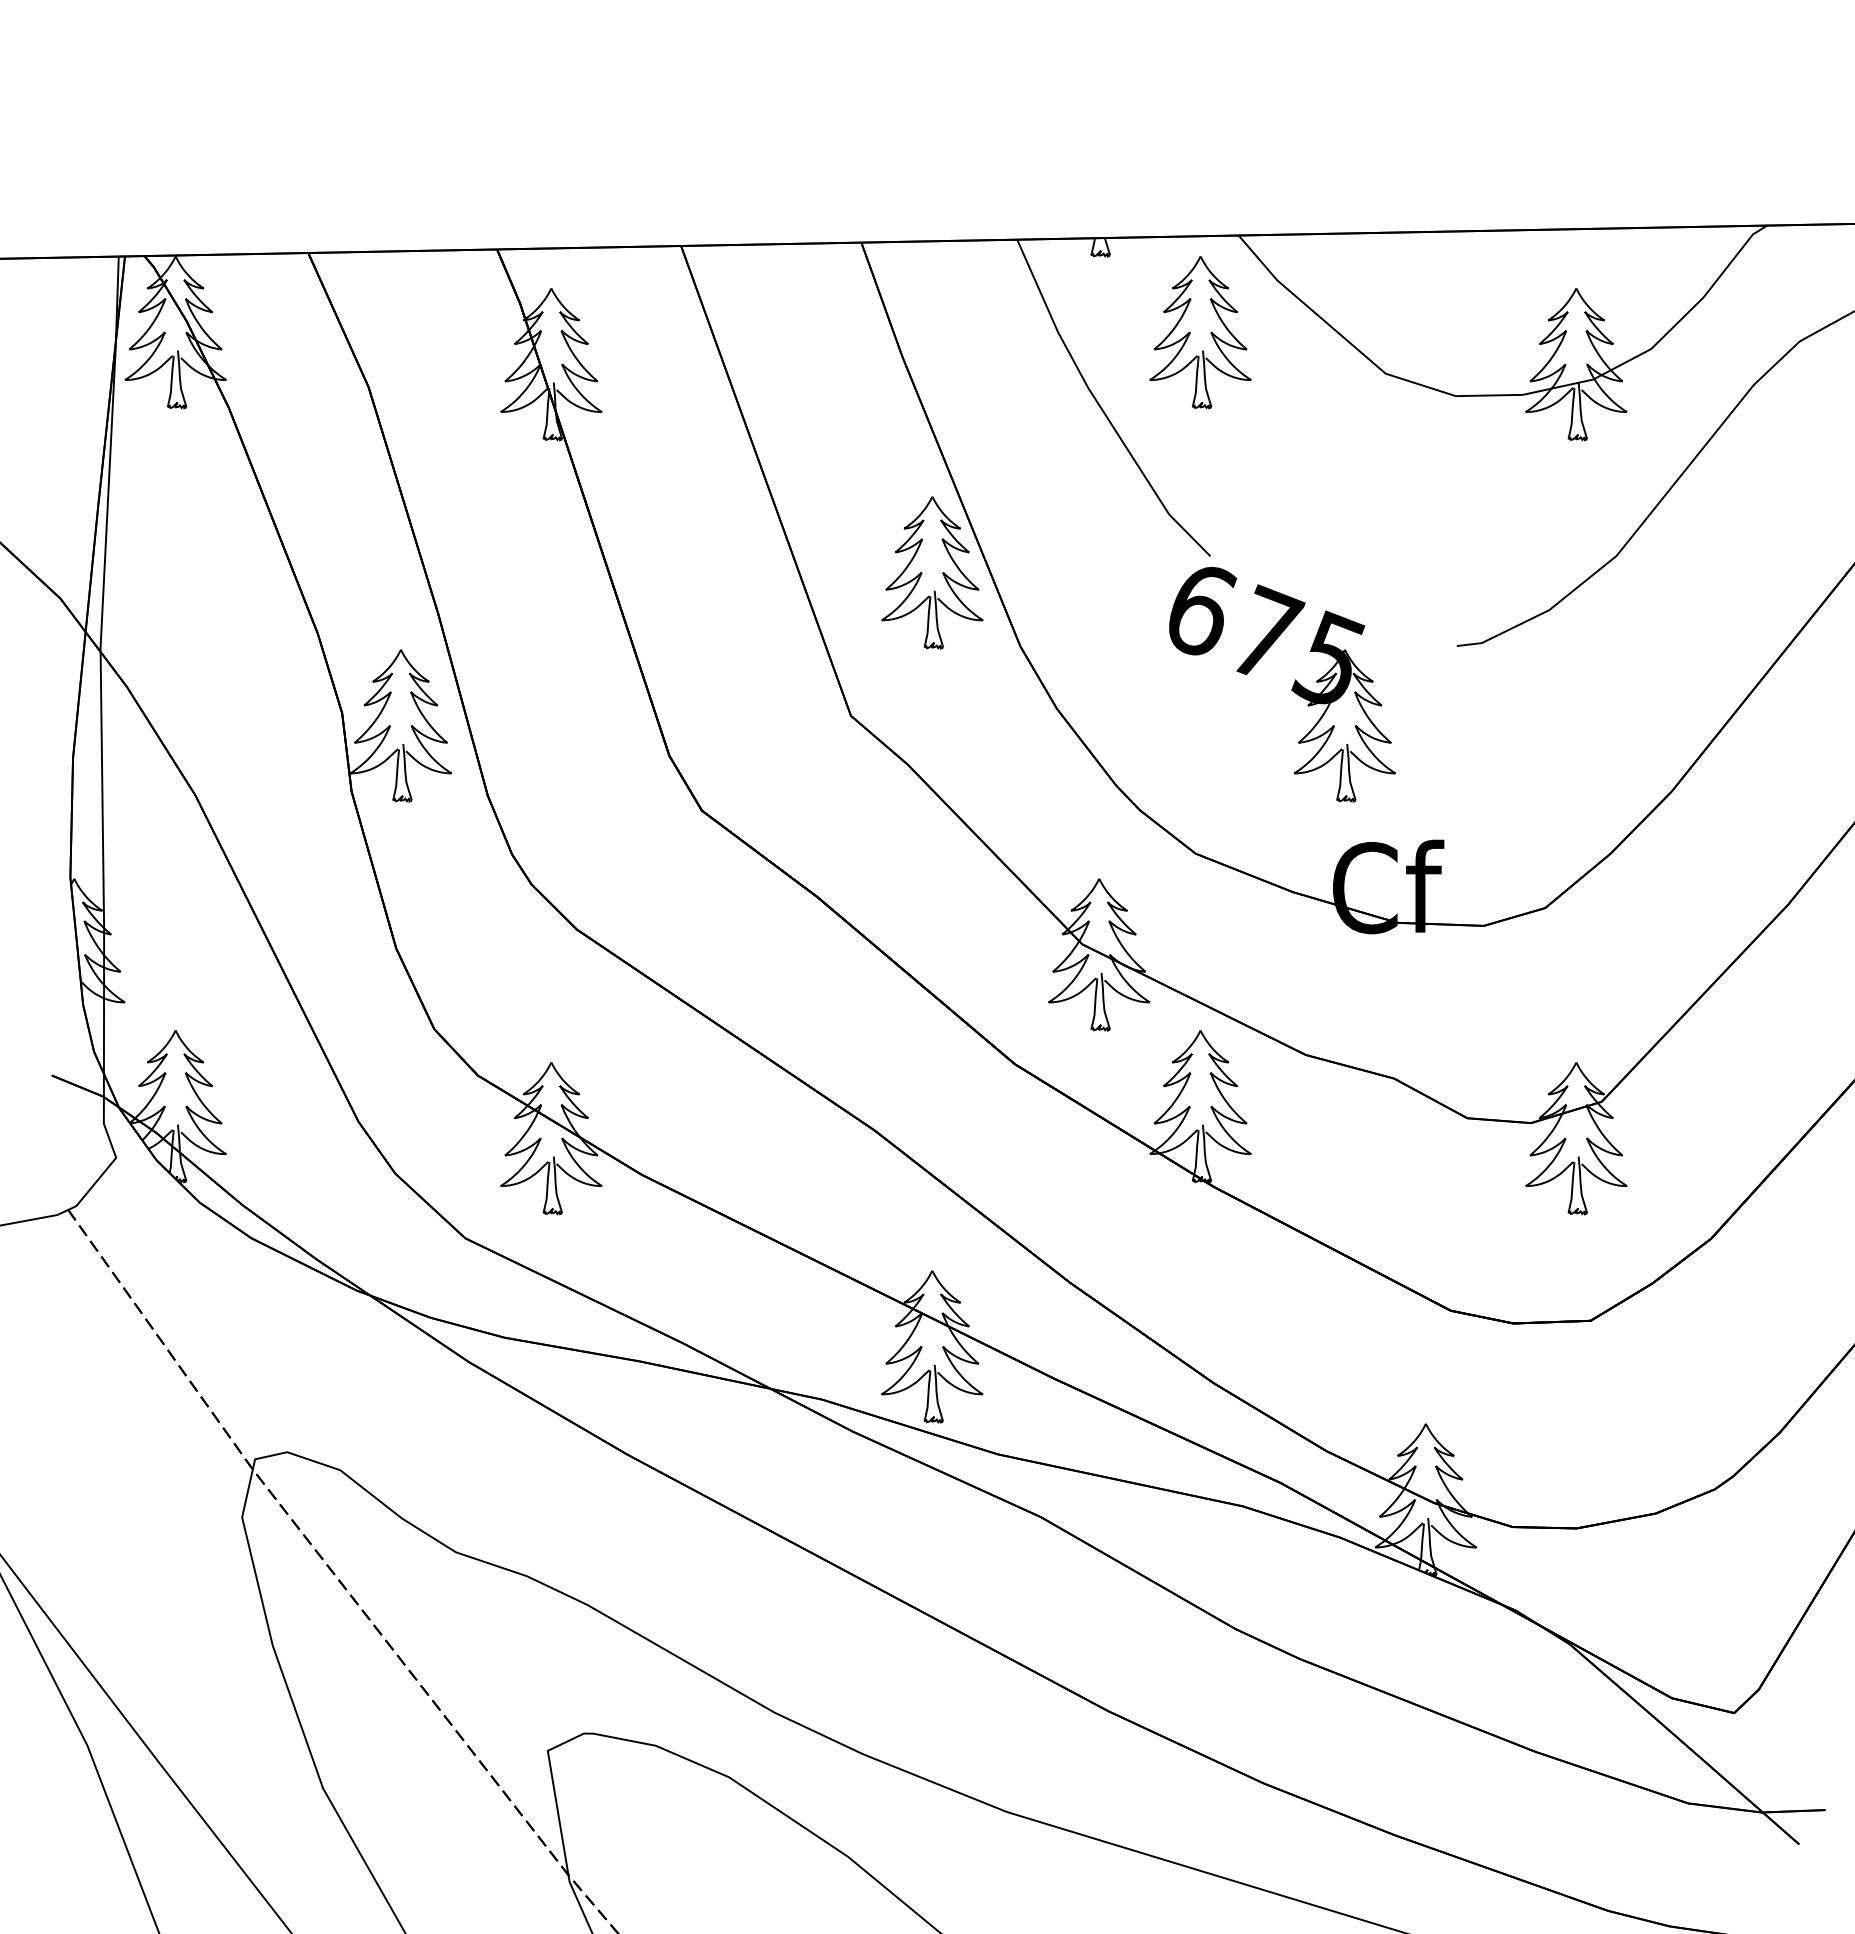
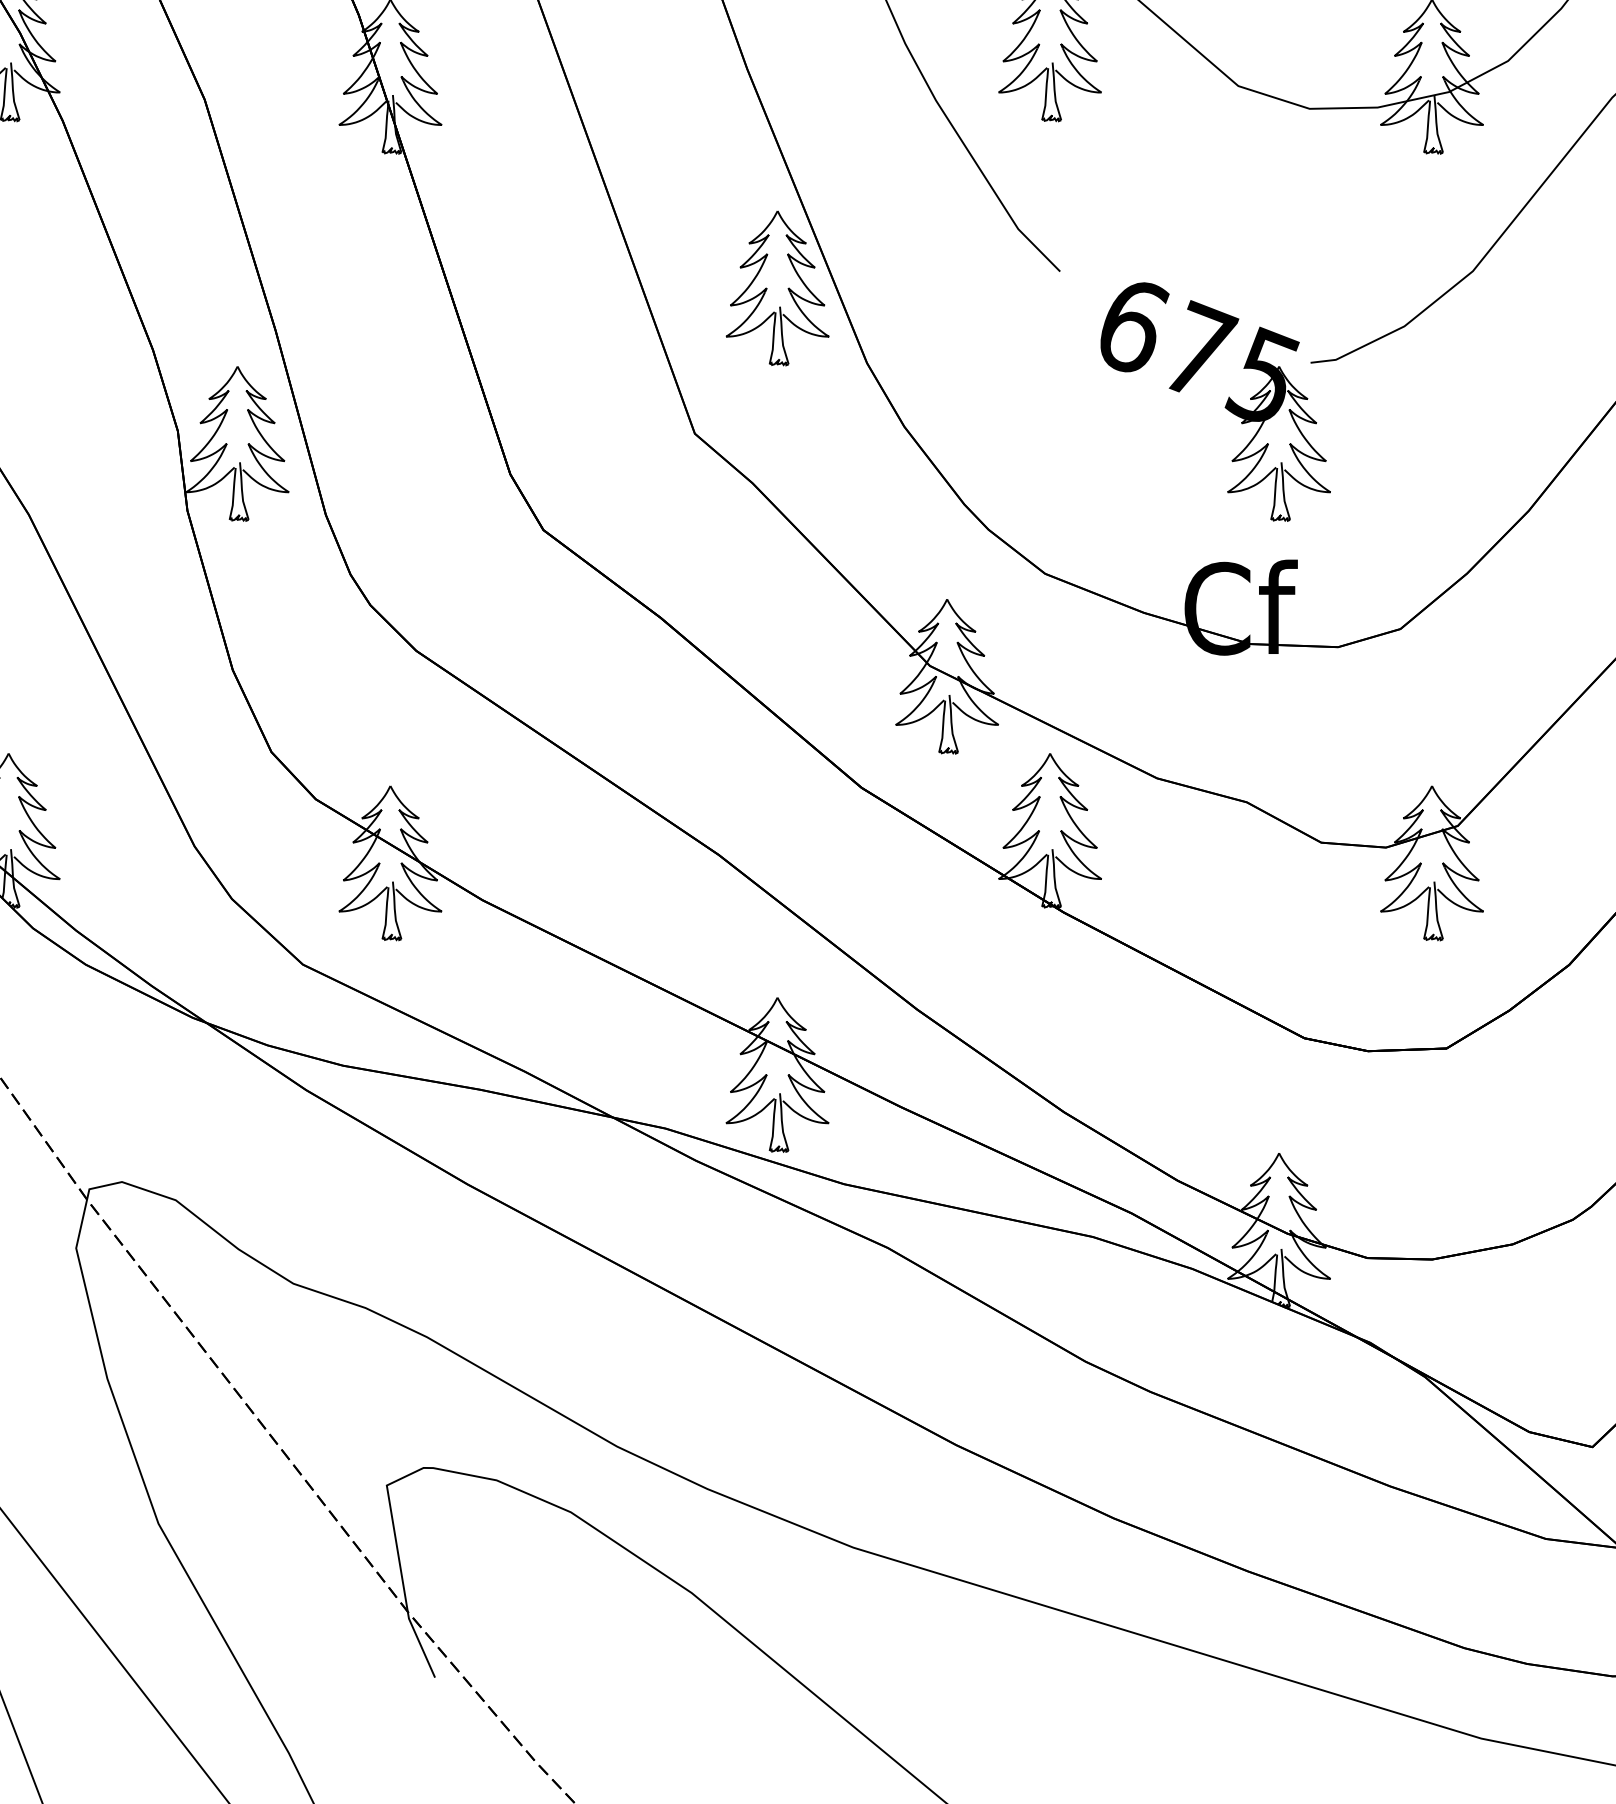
part: (1292, 686) -> (1225, 403), moved

